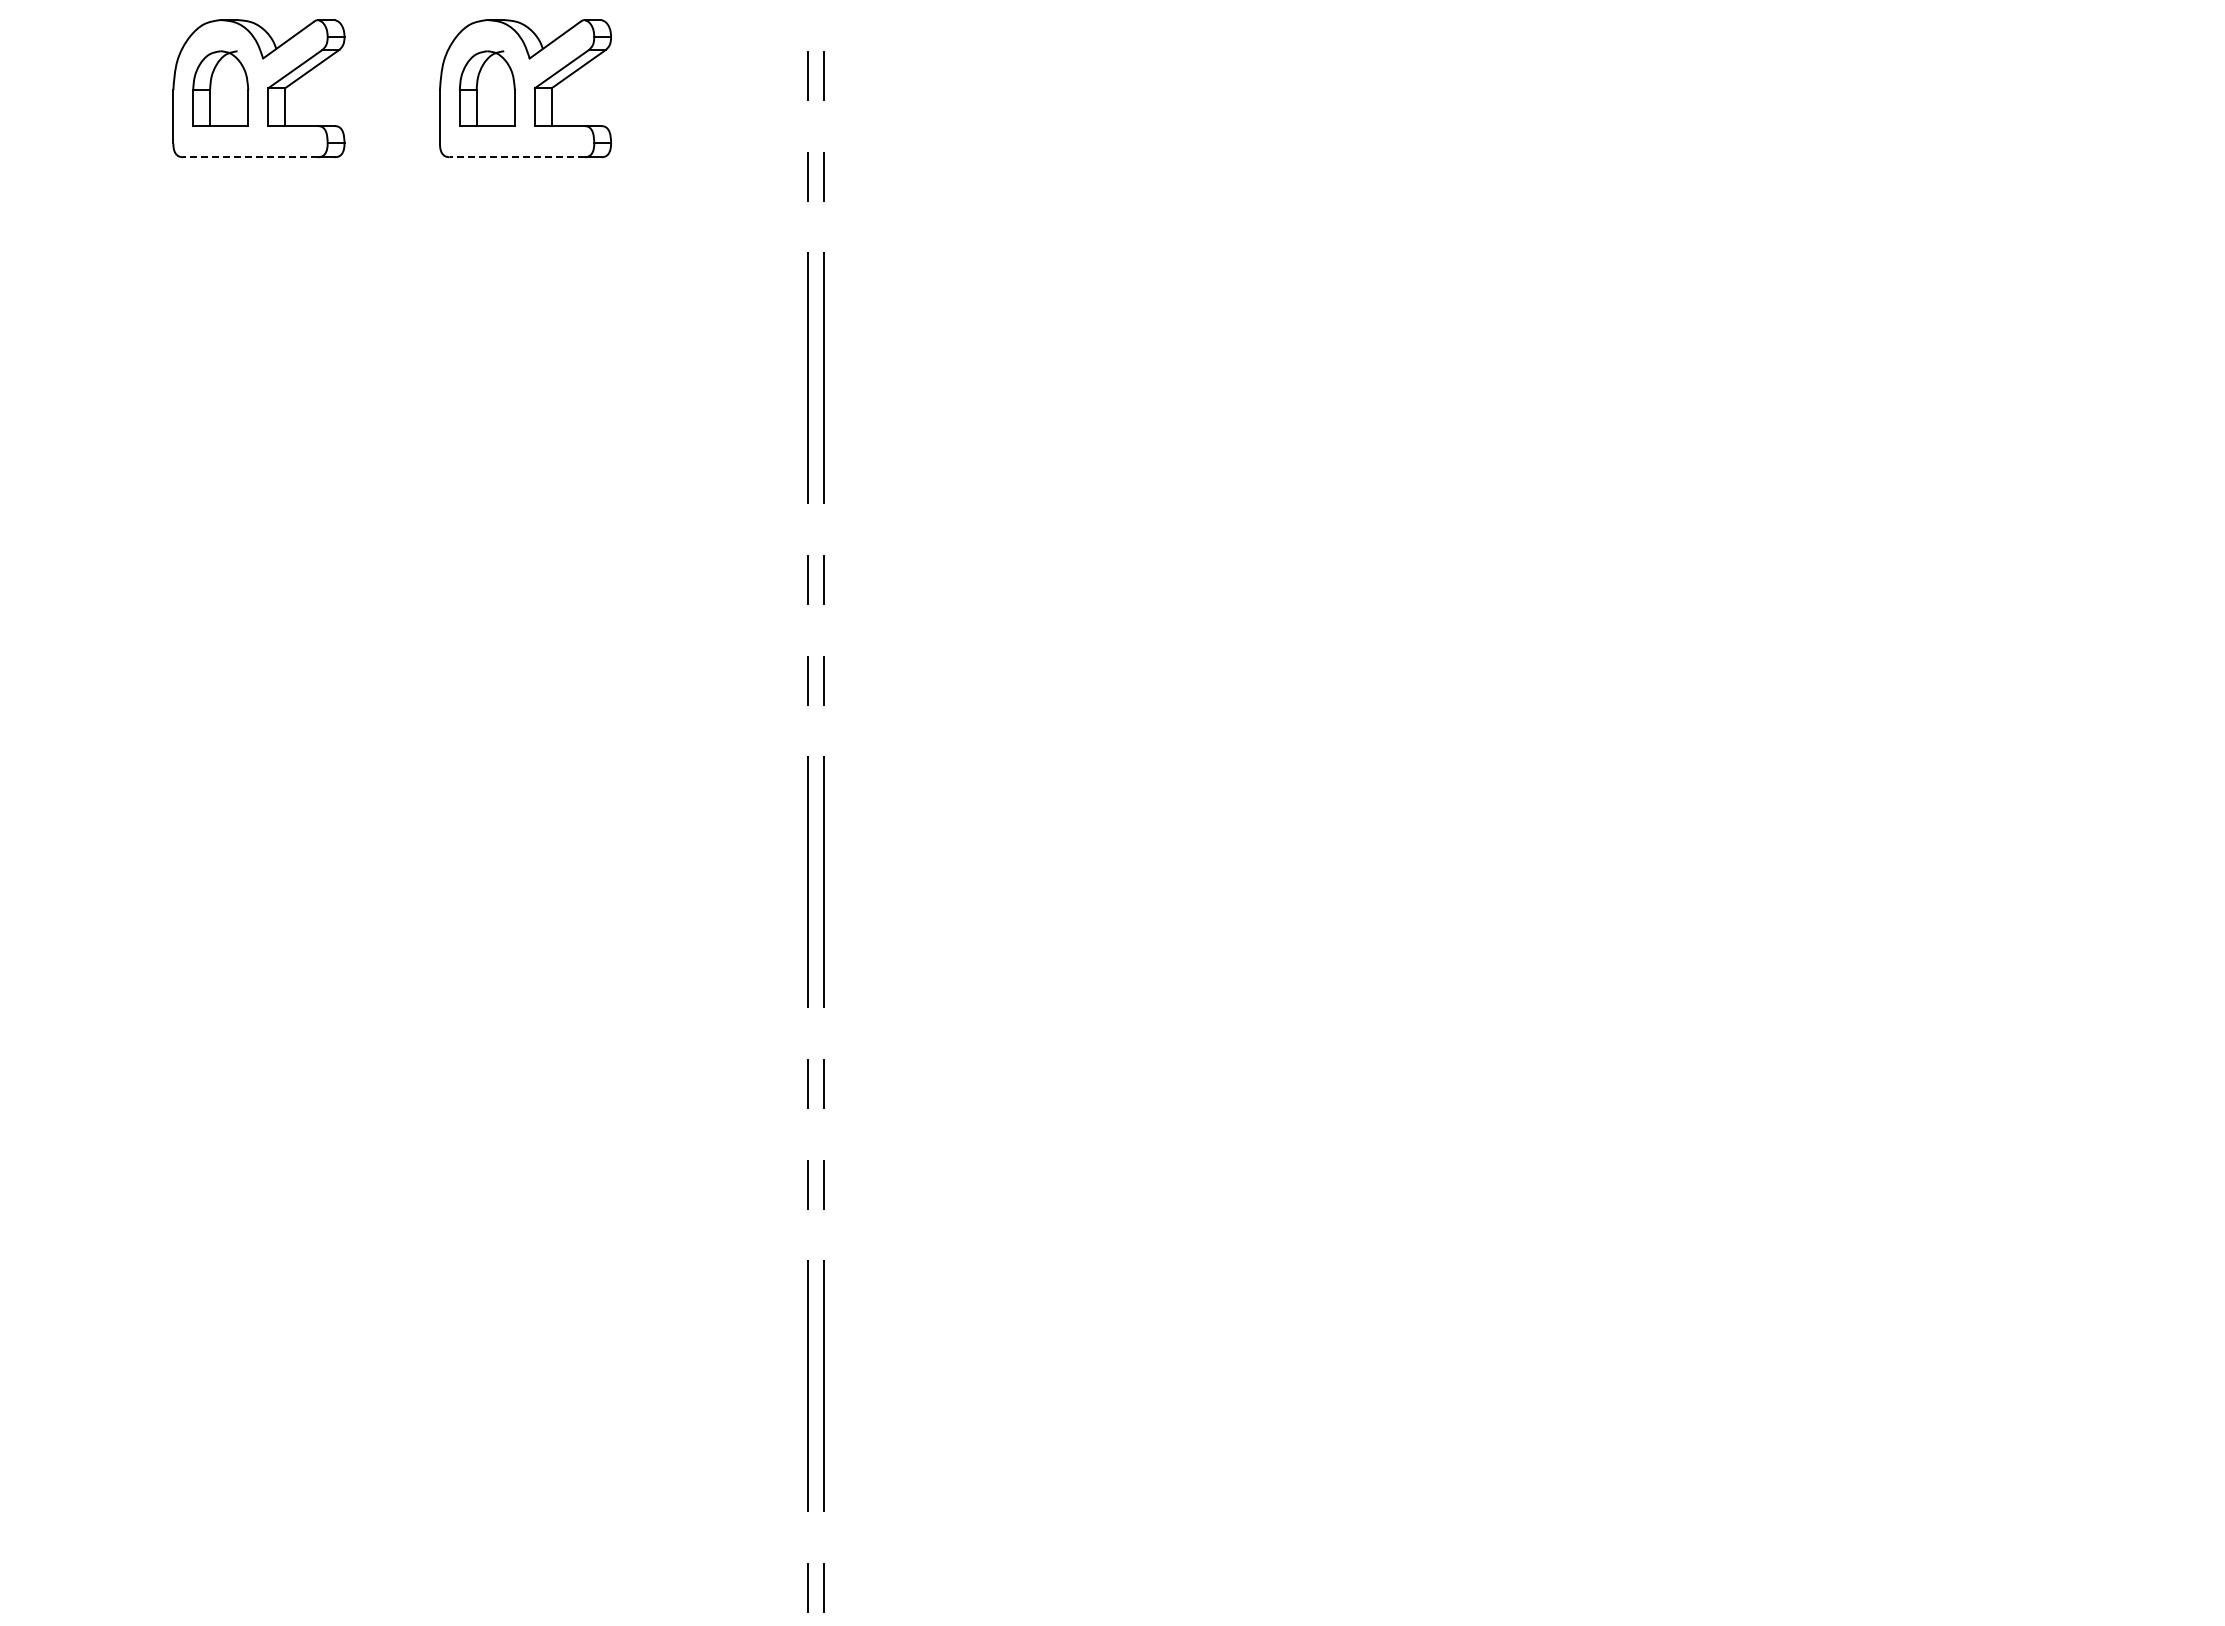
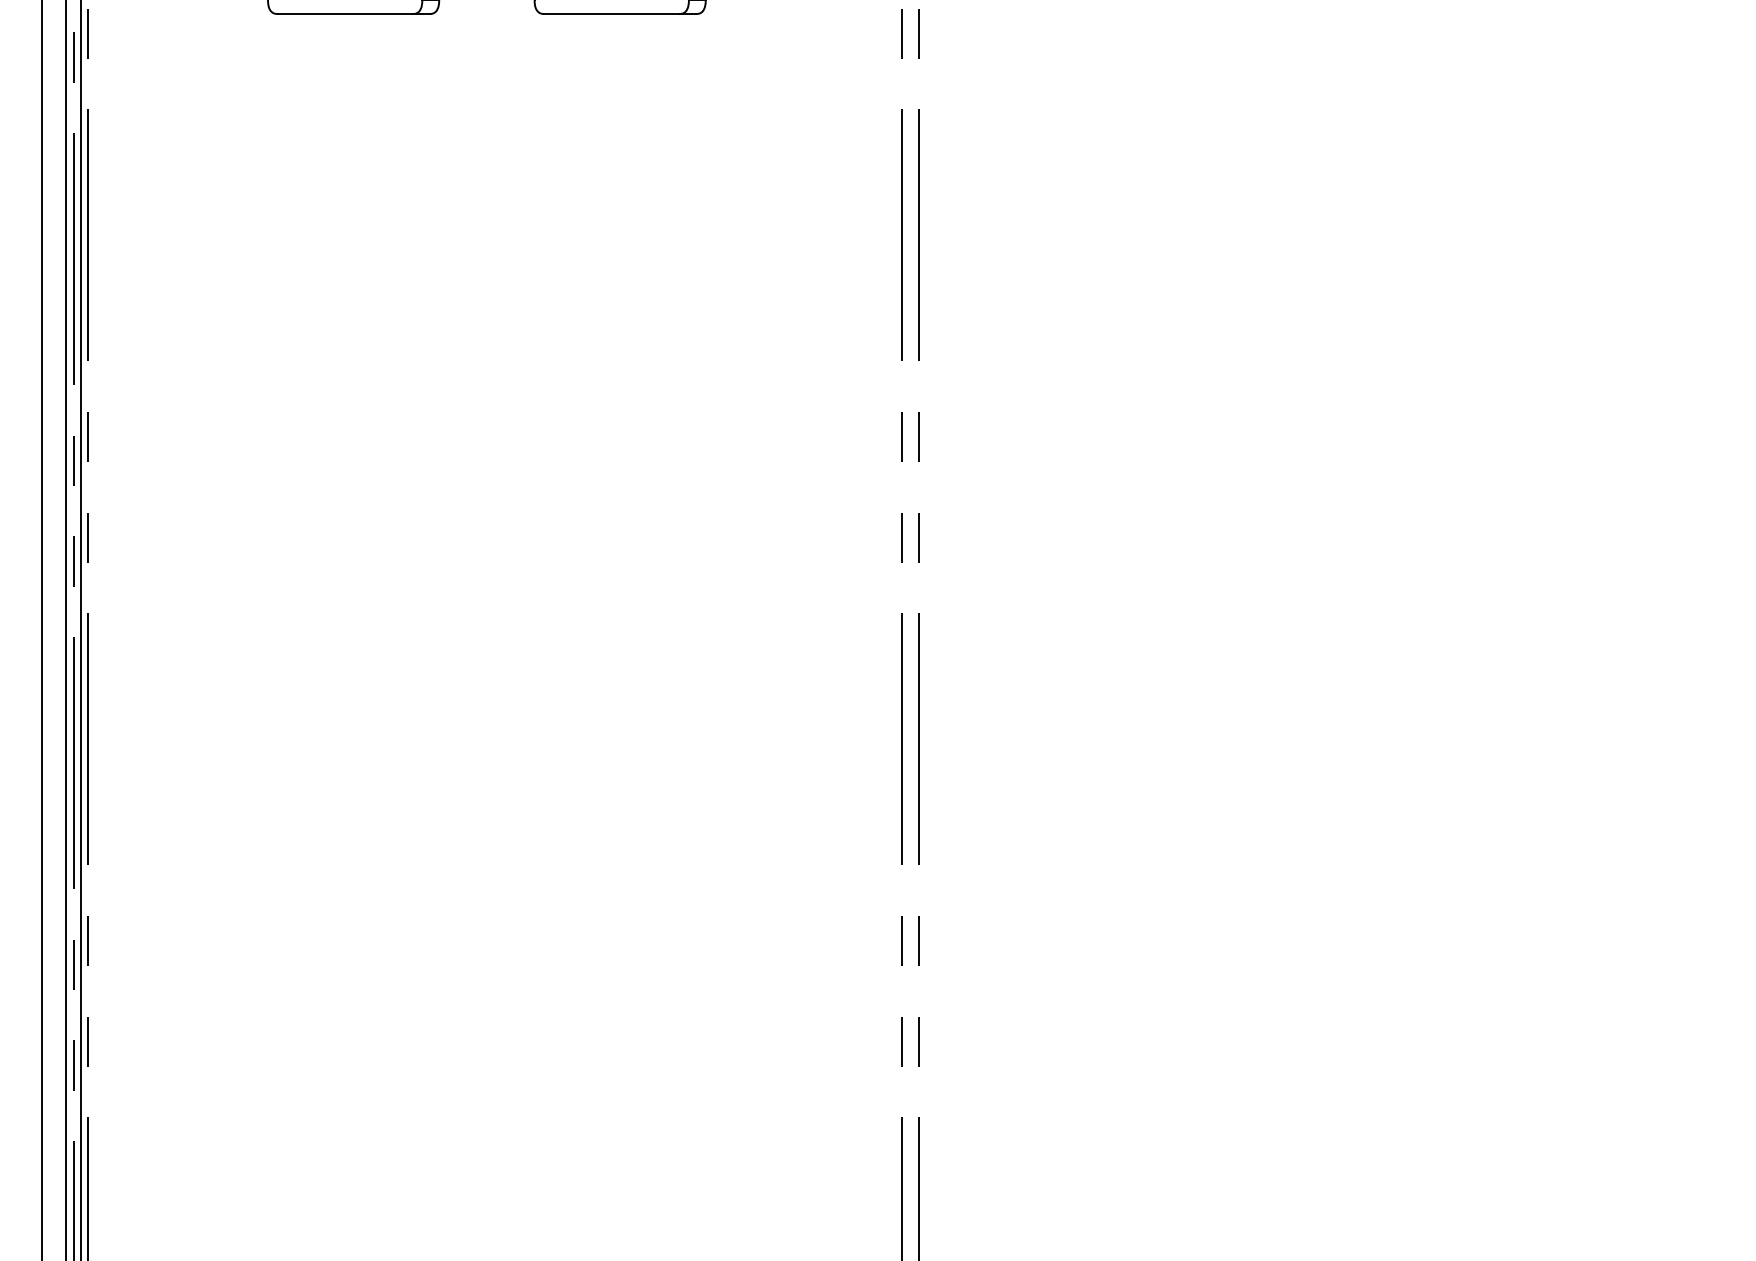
line: (250, 157) -> (345, 14), dashed -> solid
line: (516, 157) -> (611, 14), dashed -> solid

